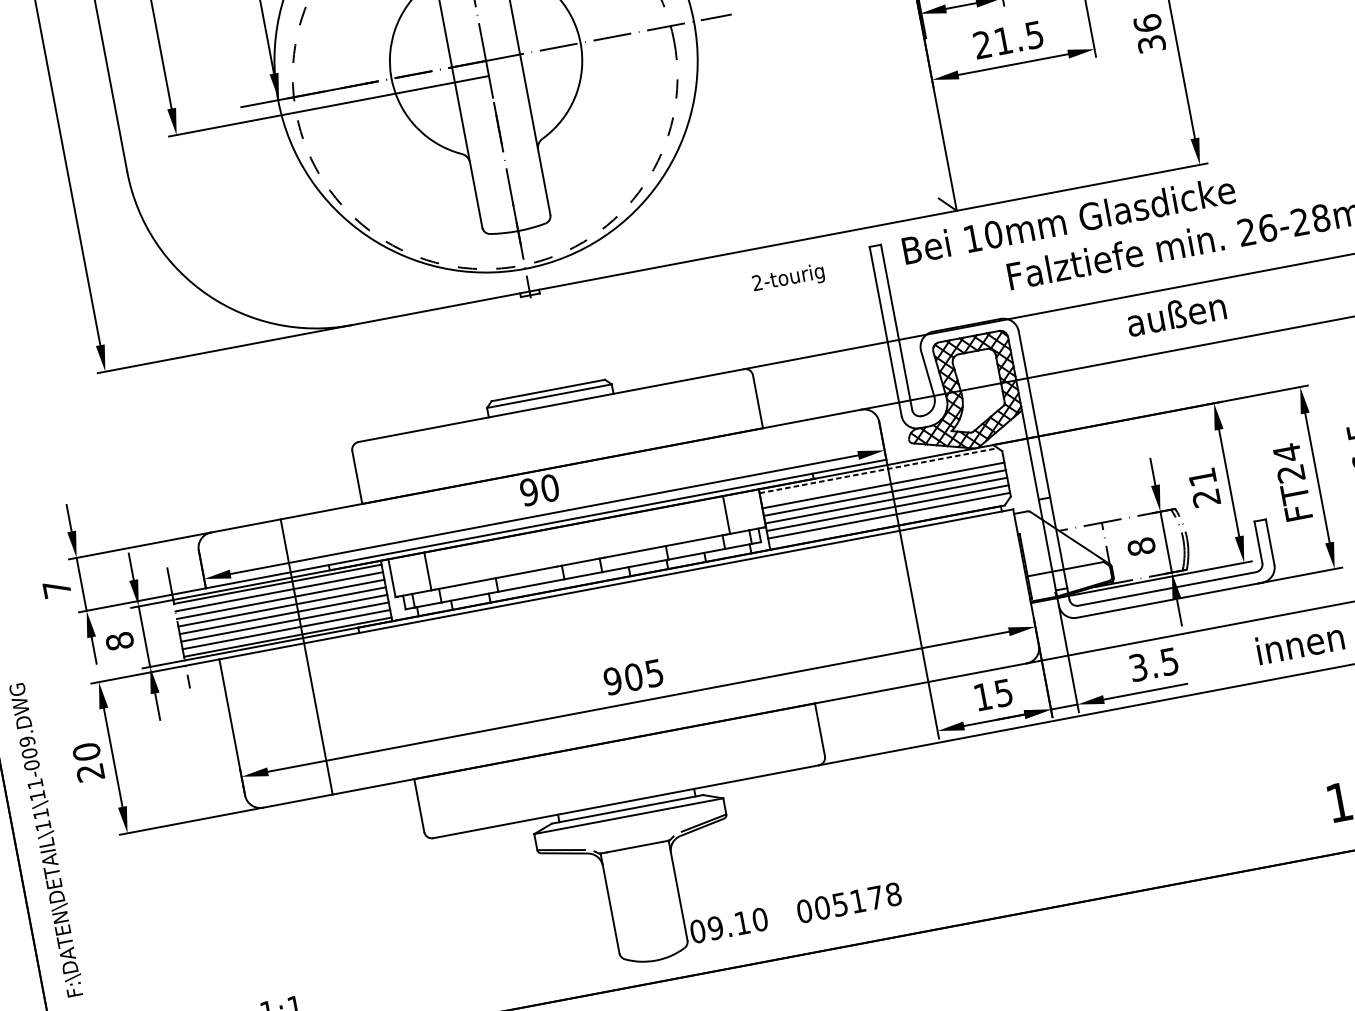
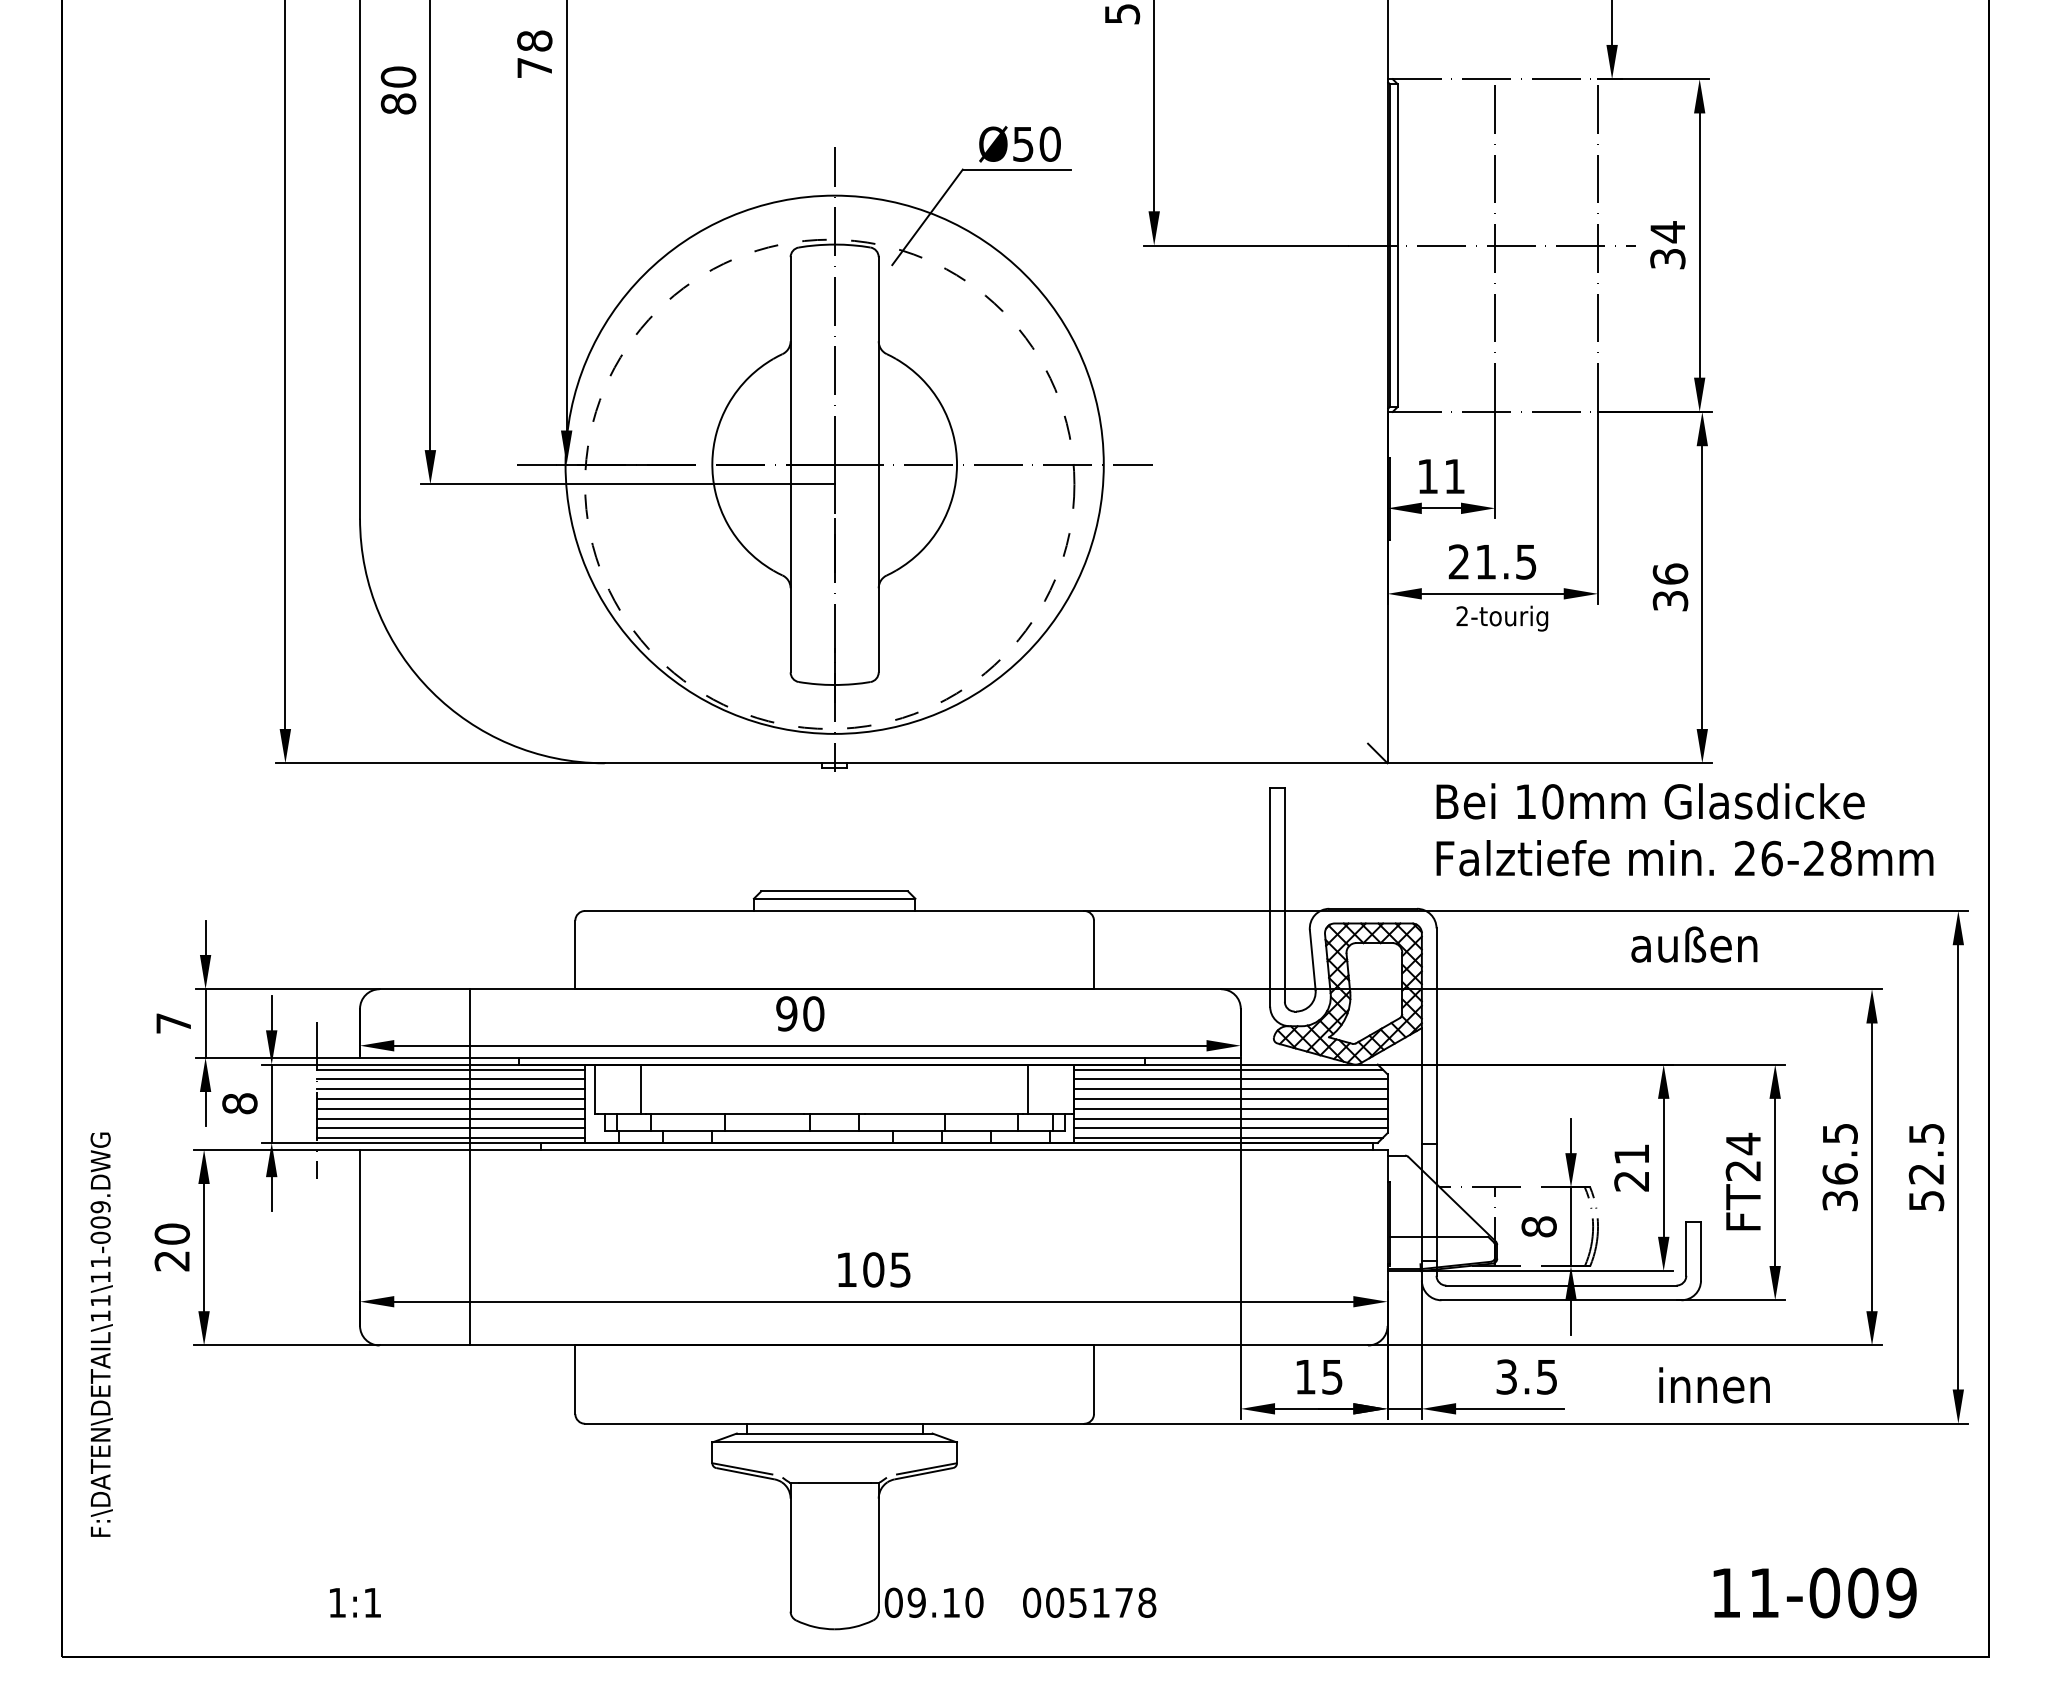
text: (1068, 220) -> (1650, 801), moved
text: (788, 278) -> (1502, 618), moved
text: (1176, 314) -> (1694, 944), moved
line: (879, 470) -> (1229, 1069), dashed -> solid
line: (881, 478) -> (1230, 1079), added
line: (888, 523) -> (1228, 1138), added
text: (612, 680) -> (846, 1269), 905 -> 105

